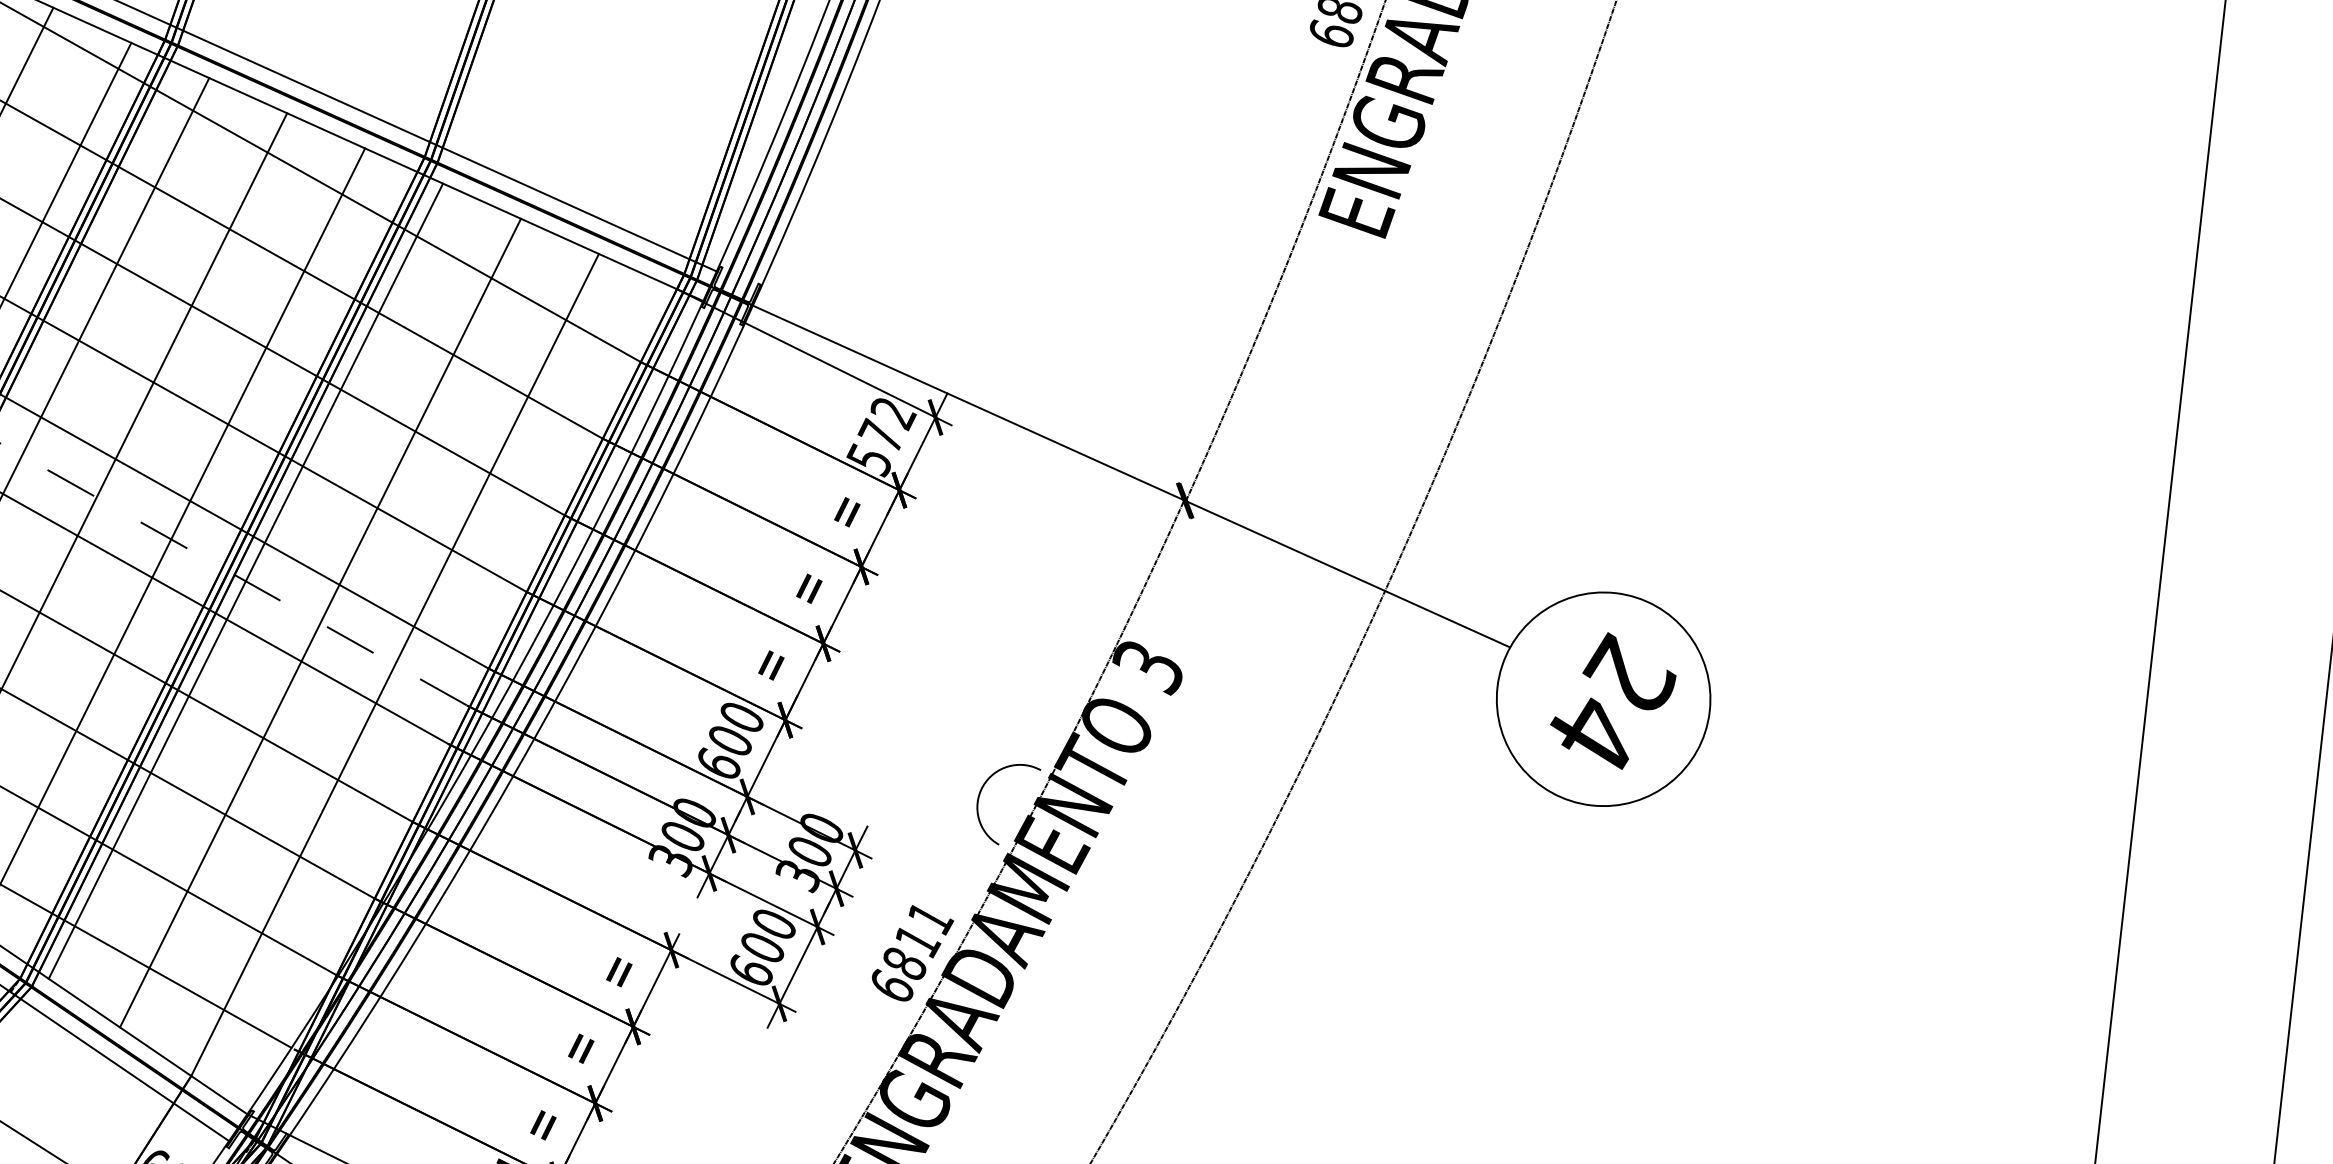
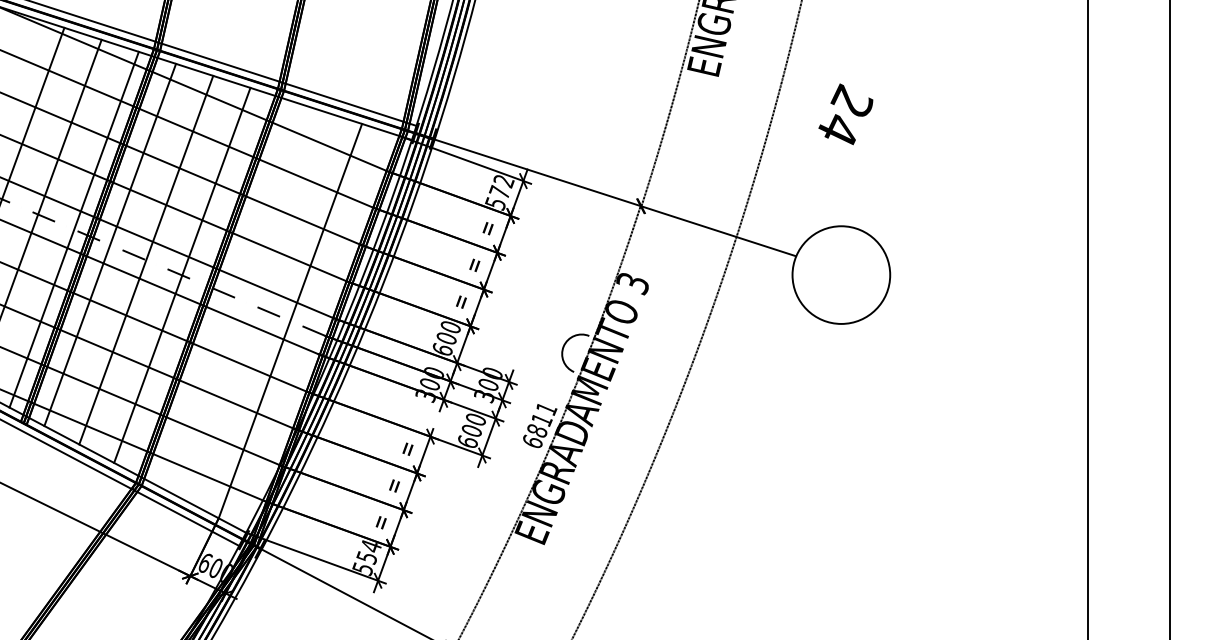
line: (246, 580) -> (218, 290), removed
line: (318, 622) -> (253, 305), removed
text: (1612, 701) -> (845, 114), moved

